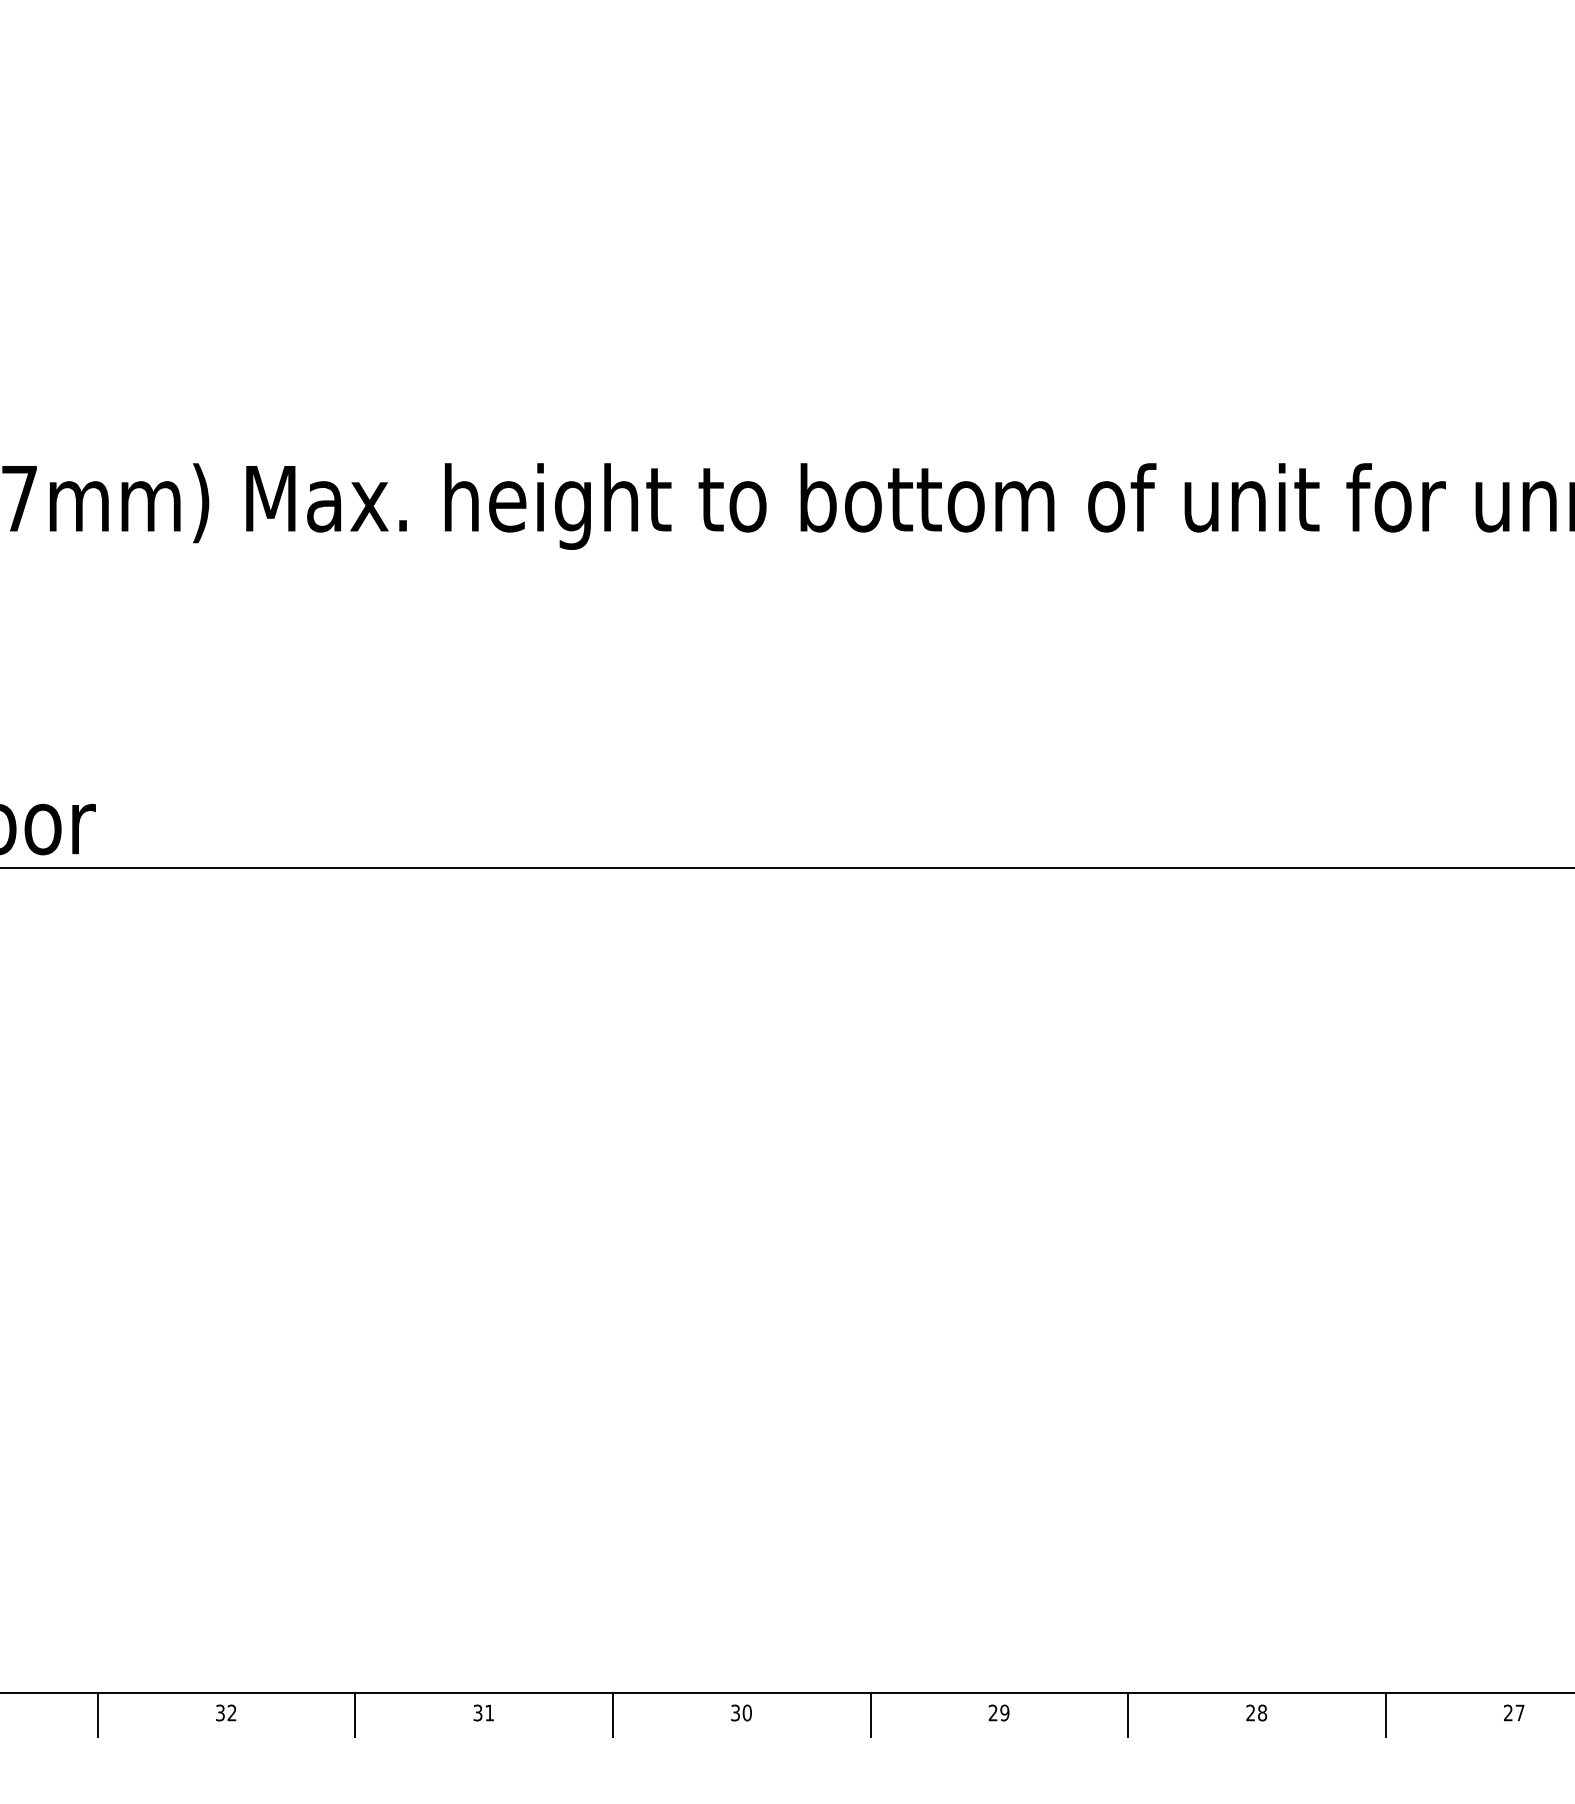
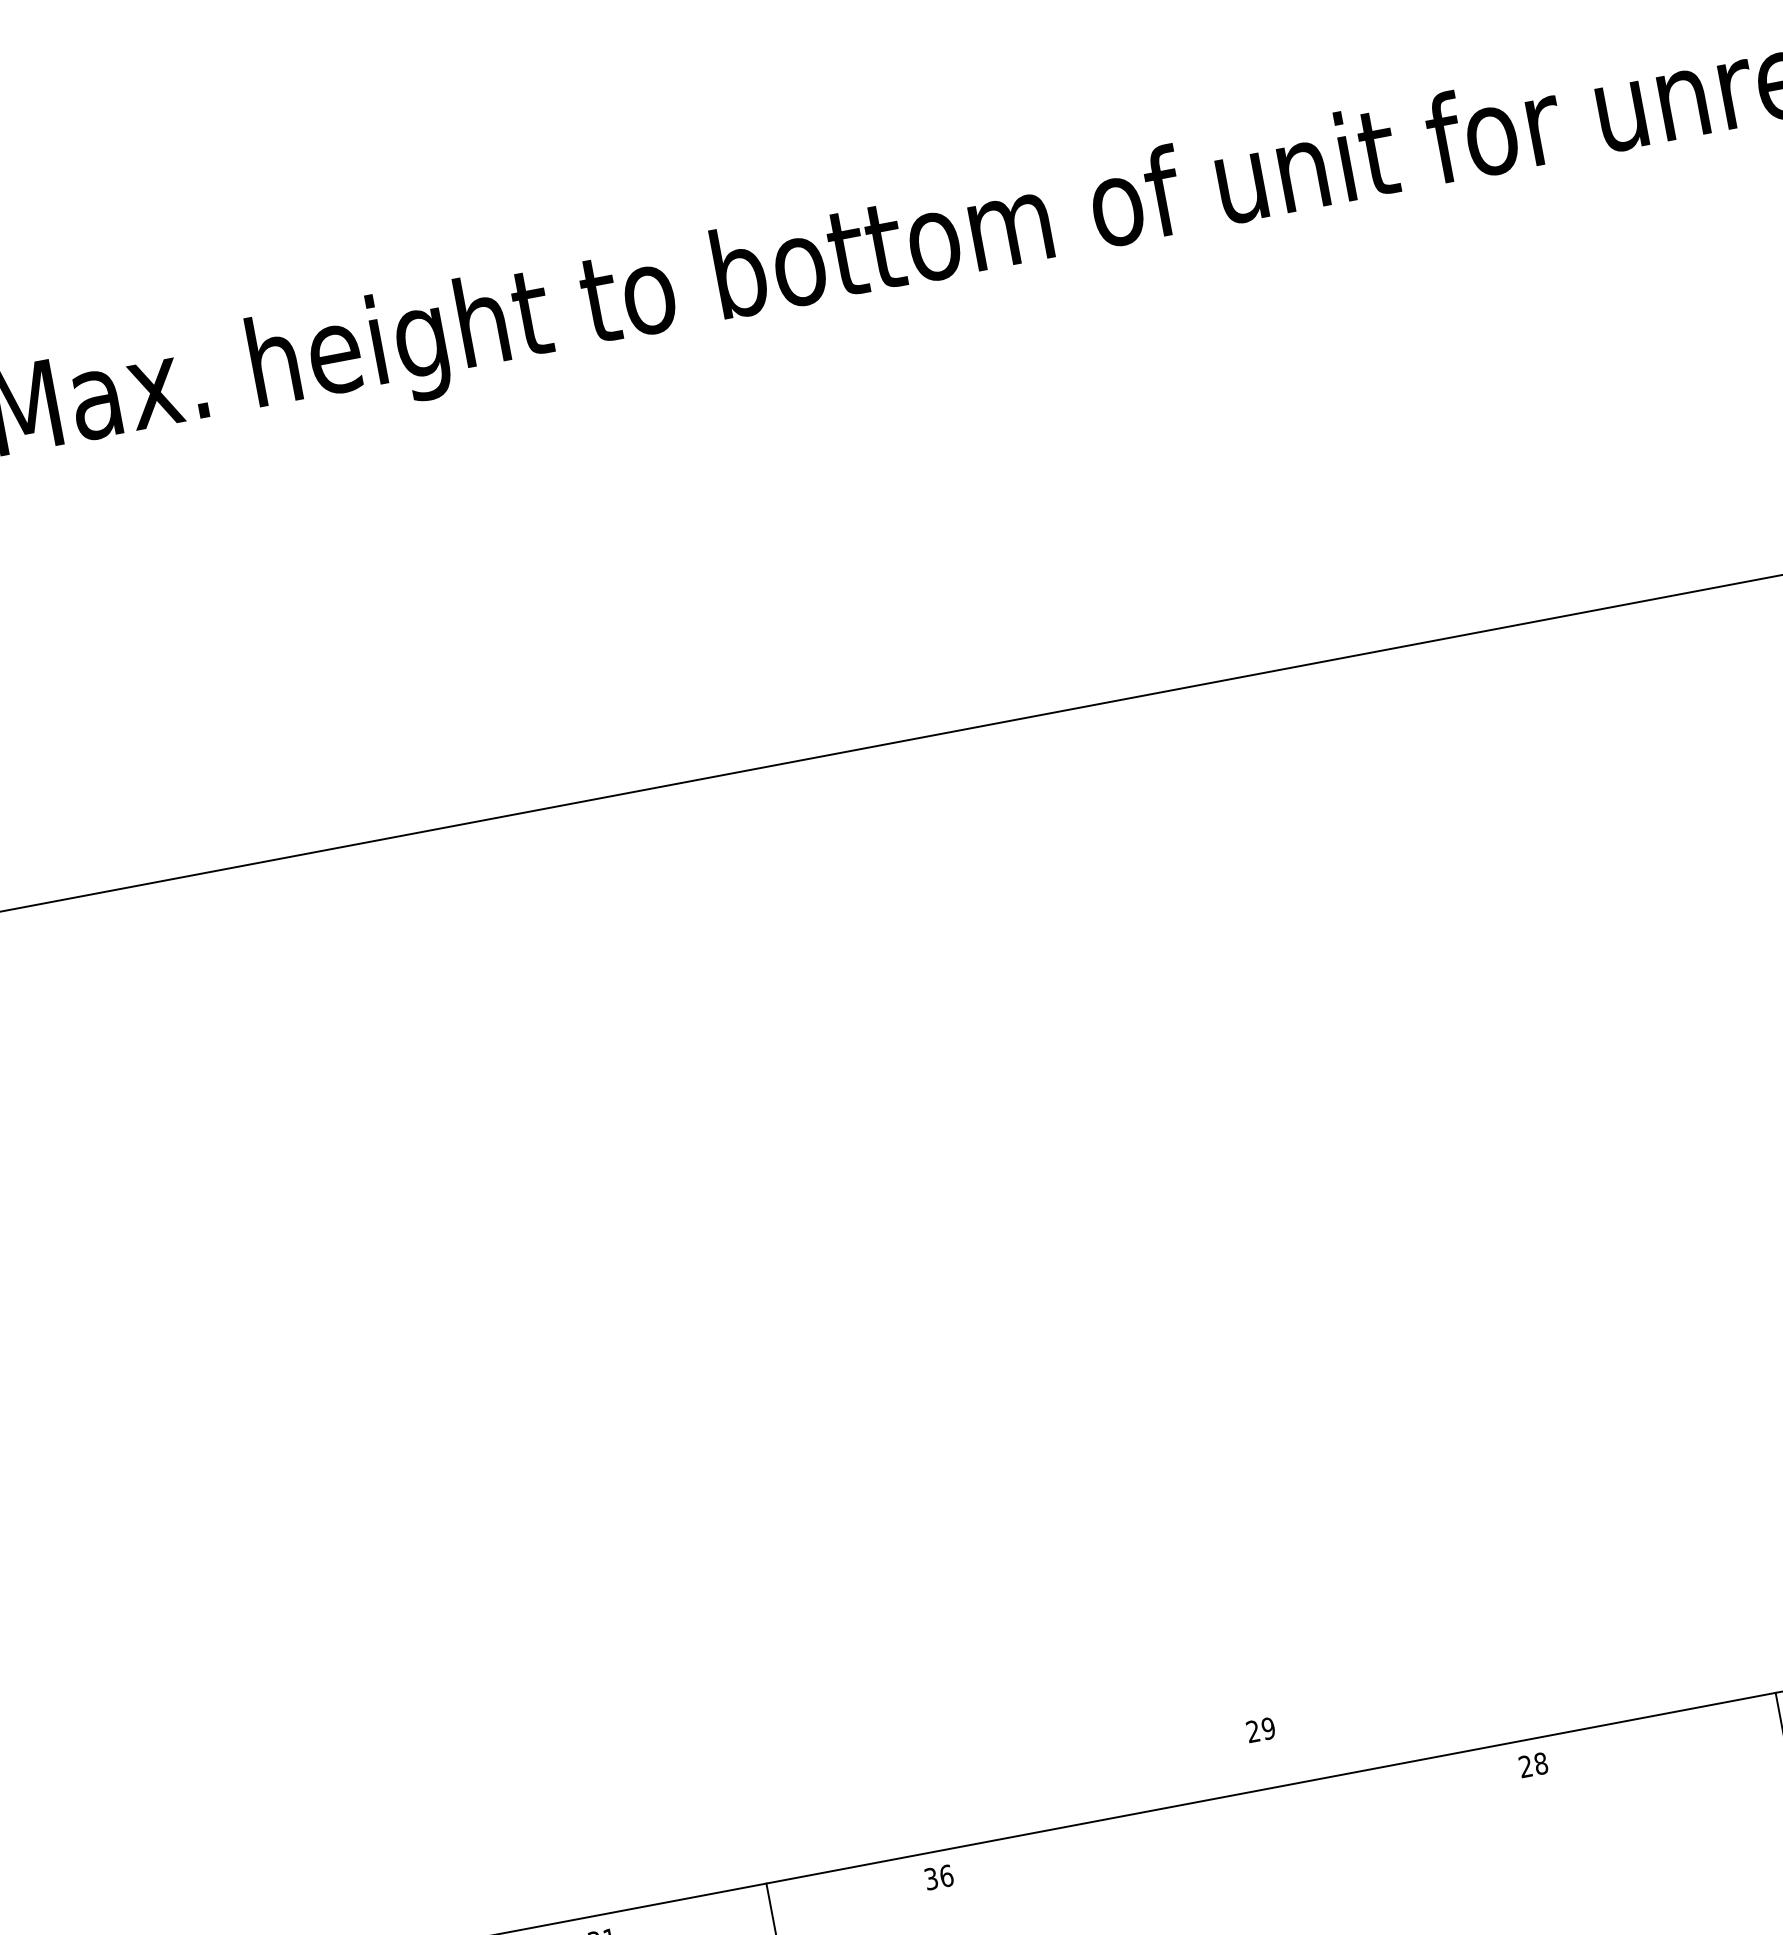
text: (747, 1712) -> (946, 1875), 30 -> 36
text: (998, 1712) -> (1260, 1729), moved
text: (1256, 1712) -> (1533, 1764), moved
line: (870, 1715) -> (1108, 1848), removed
line: (1128, 1715) -> (1445, 1785), removed

